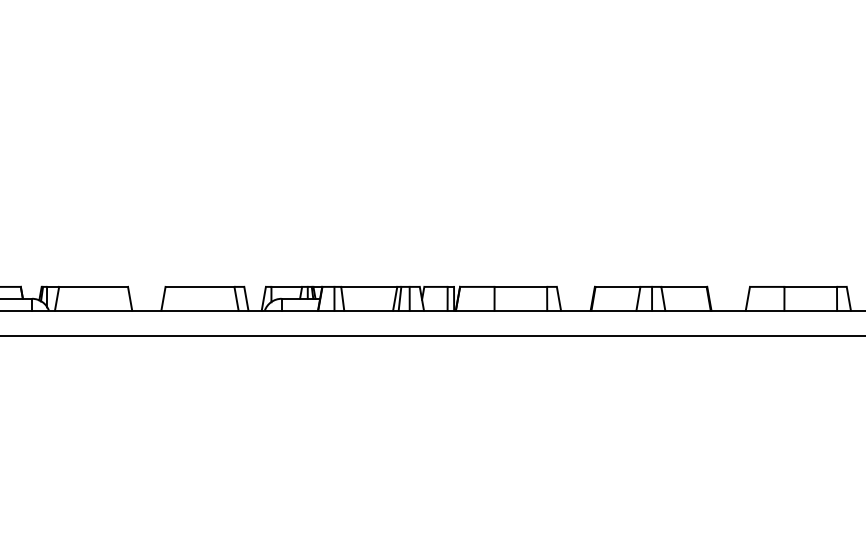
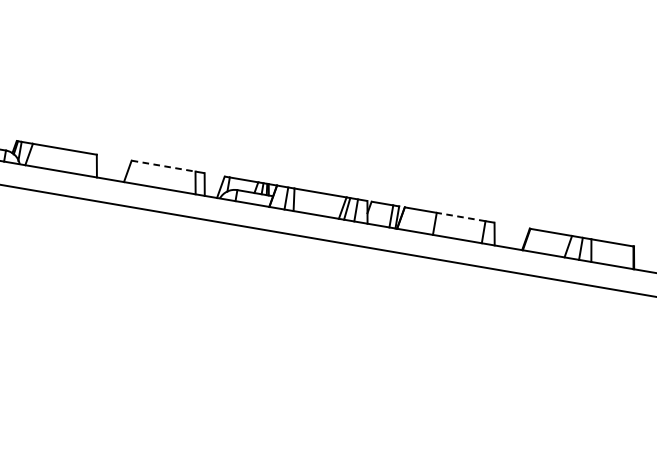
line: (200, 286) -> (164, 165), solid -> dashed
line: (520, 286) -> (460, 216), solid -> dashed

